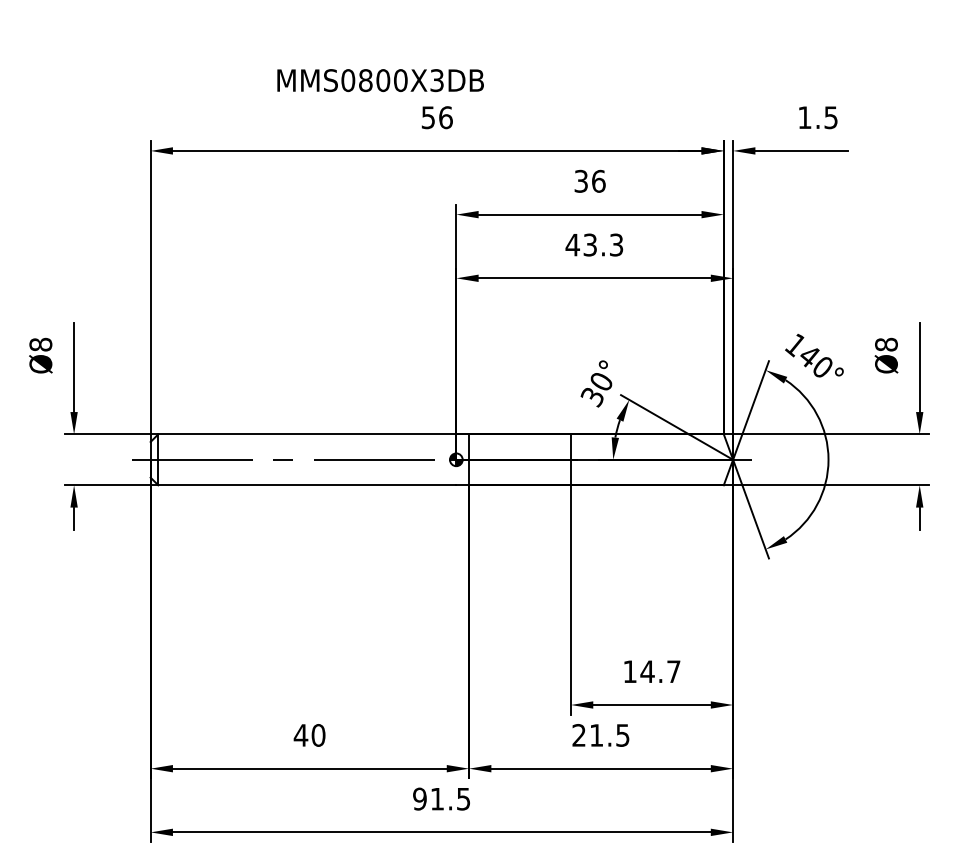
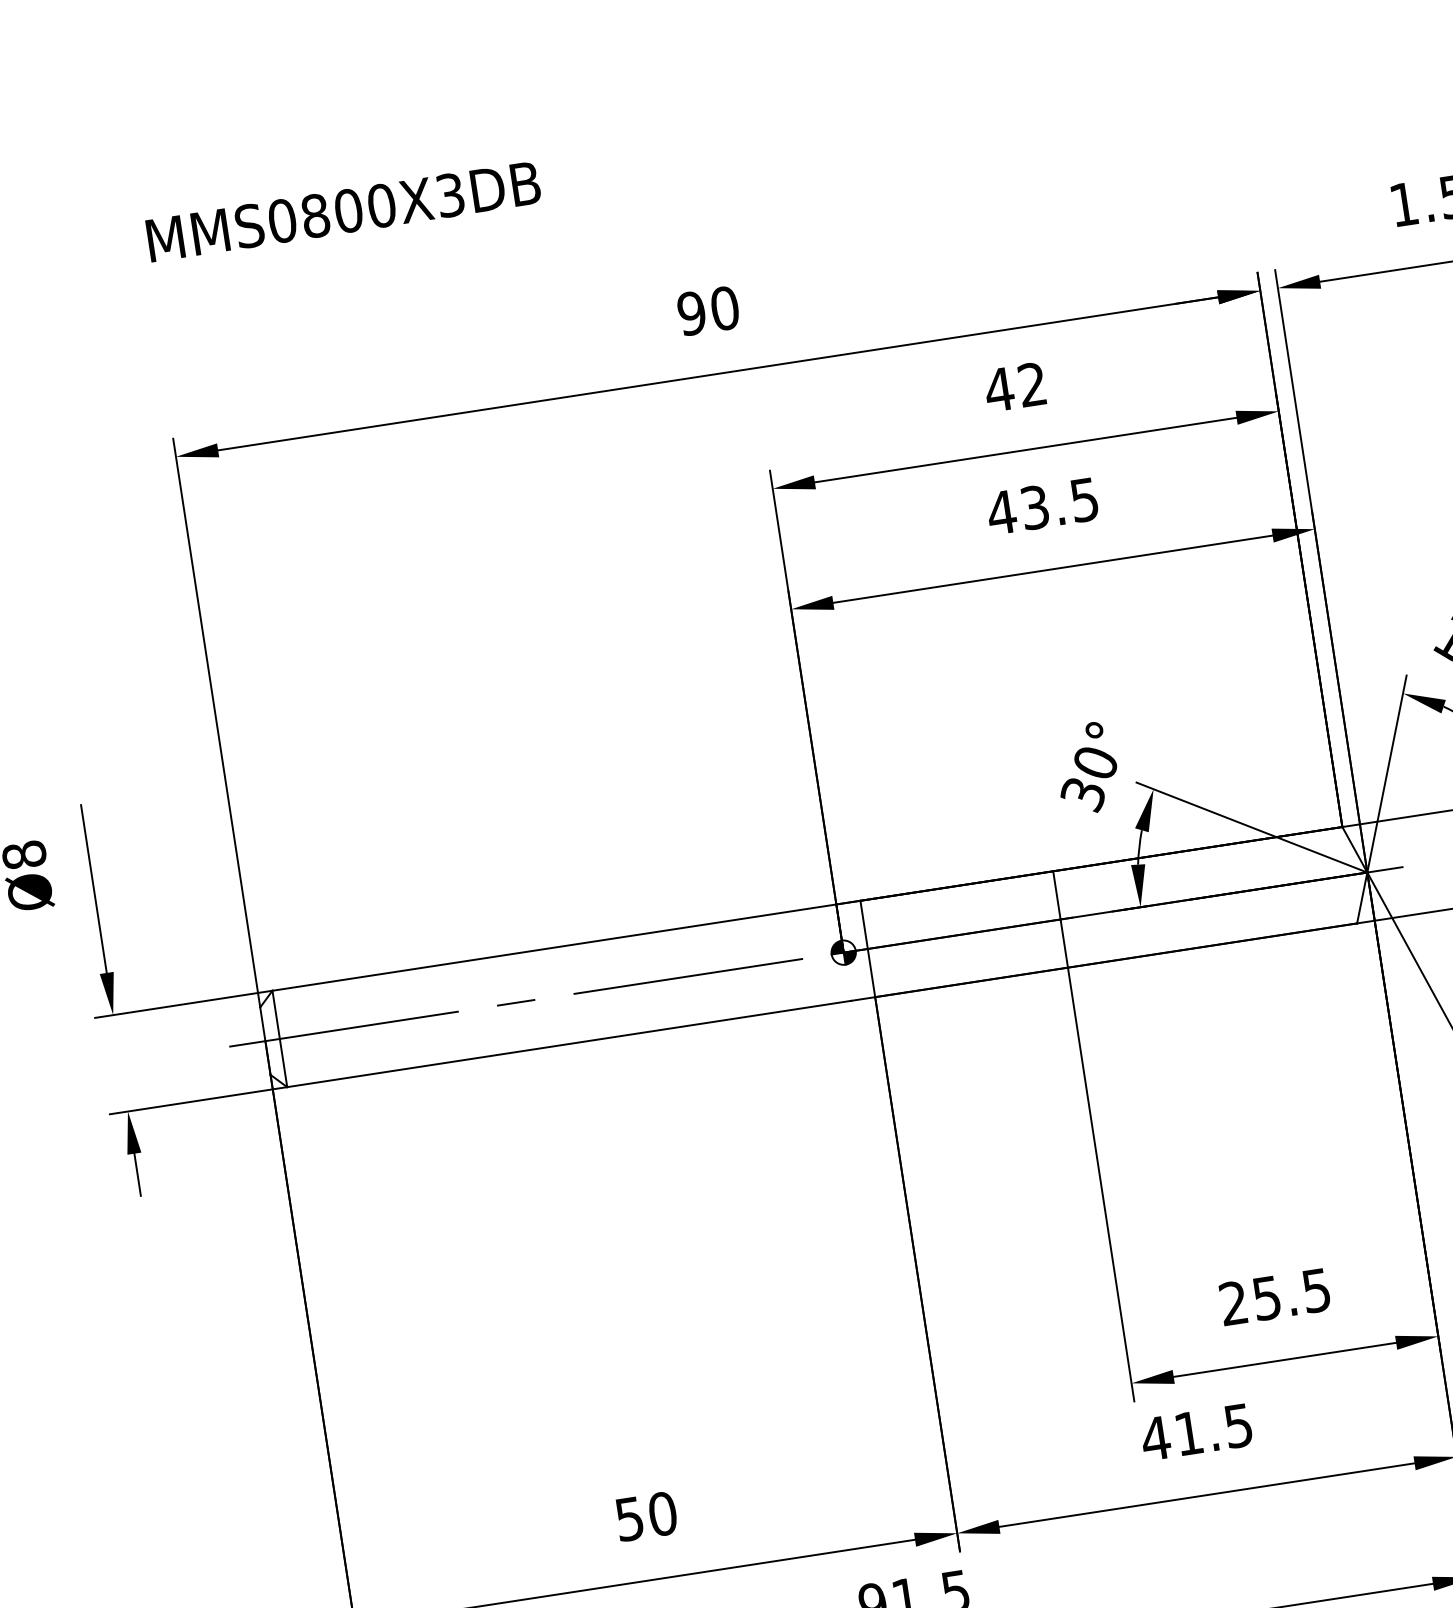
text: (380, 80) -> (343, 211), moved
text: (436, 117) -> (707, 310), 56 -> 90
text: (589, 180) -> (1014, 385), 36 -> 42
text: (616, 244) -> (1084, 498), 43.3 -> 43.5
text: (651, 671) -> (1274, 1296), 14.7 -> 25.5
text: (300, 735) -> (628, 1519), 40 -> 50
text: (578, 735) -> (1154, 1438), 21.5 -> 41.5

